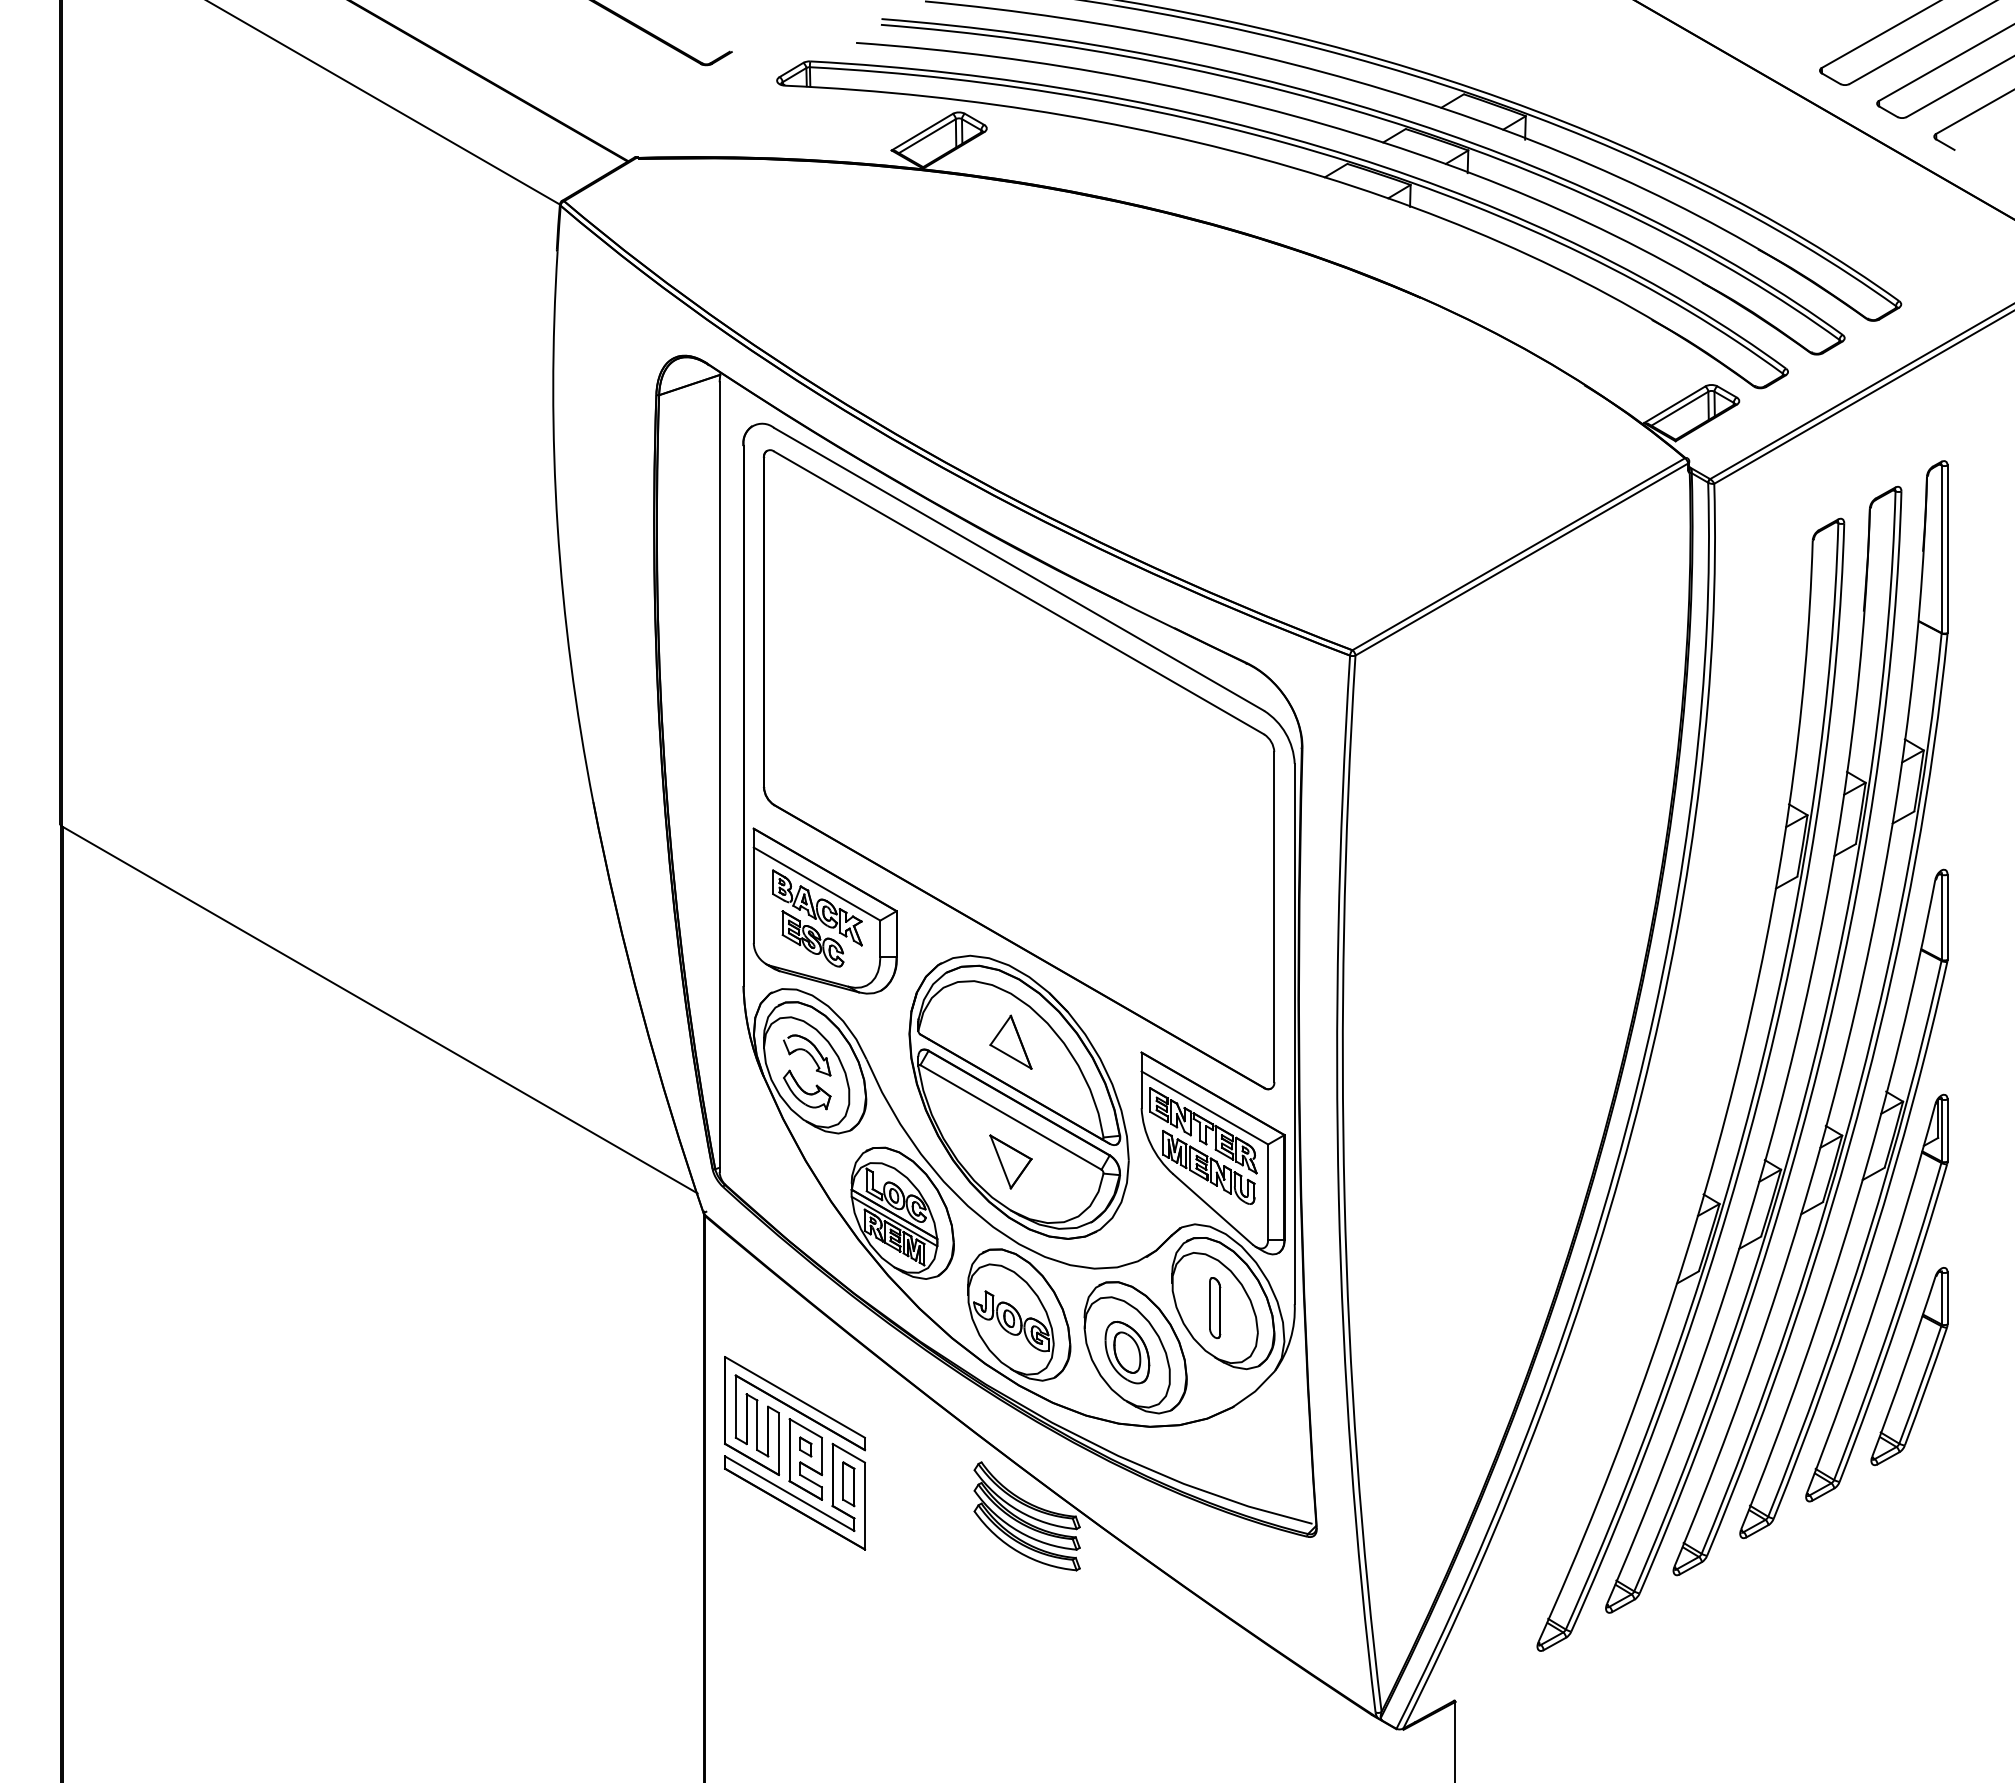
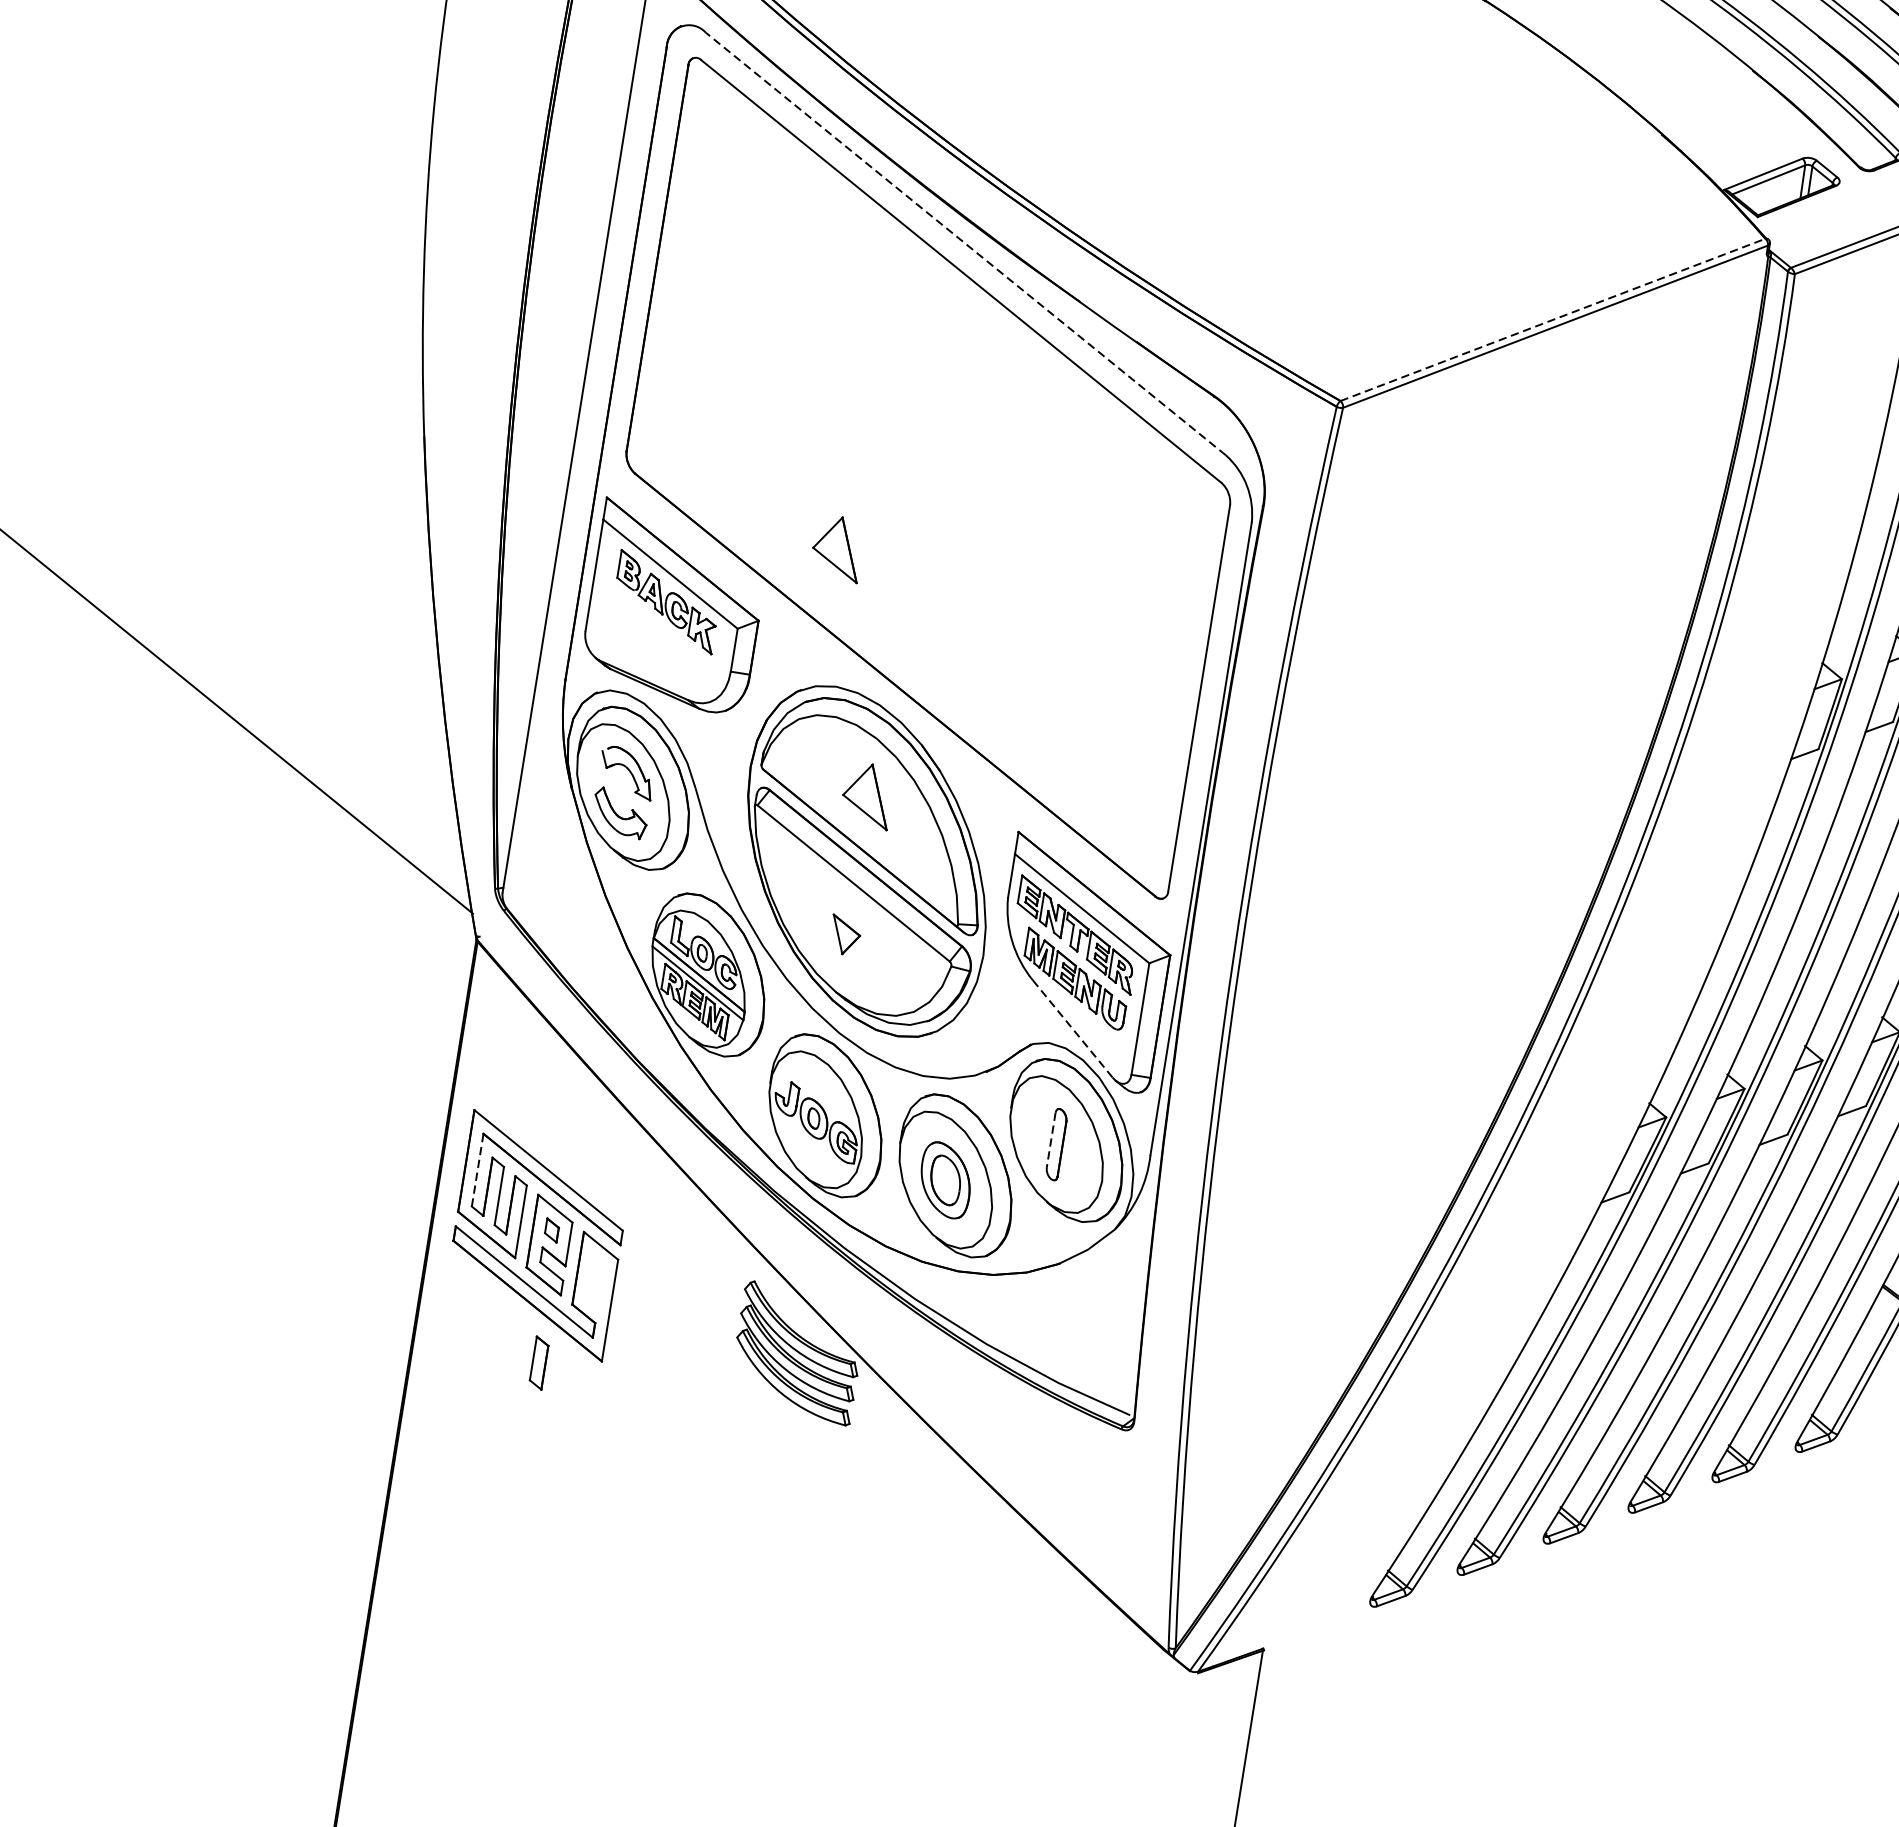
line: (1519, 554) -> (1553, 320), solid -> dashed
line: (1019, 569) -> (966, 244), solid -> dashed
part: (952, 839) -> (837, 547), added
part: (812, 938) -> (655, 636), removed
part: (1010, 1161) -> (844, 934), size x0.6
line: (1213, 1209) -> (1073, 1029), solid -> dashed
line: (1209, 1305) -> (1050, 1140), solid -> dashed
line: (735, 1406) -> (477, 1169), solid -> dashed
part: (848, 1484) -> (538, 1363), moved

